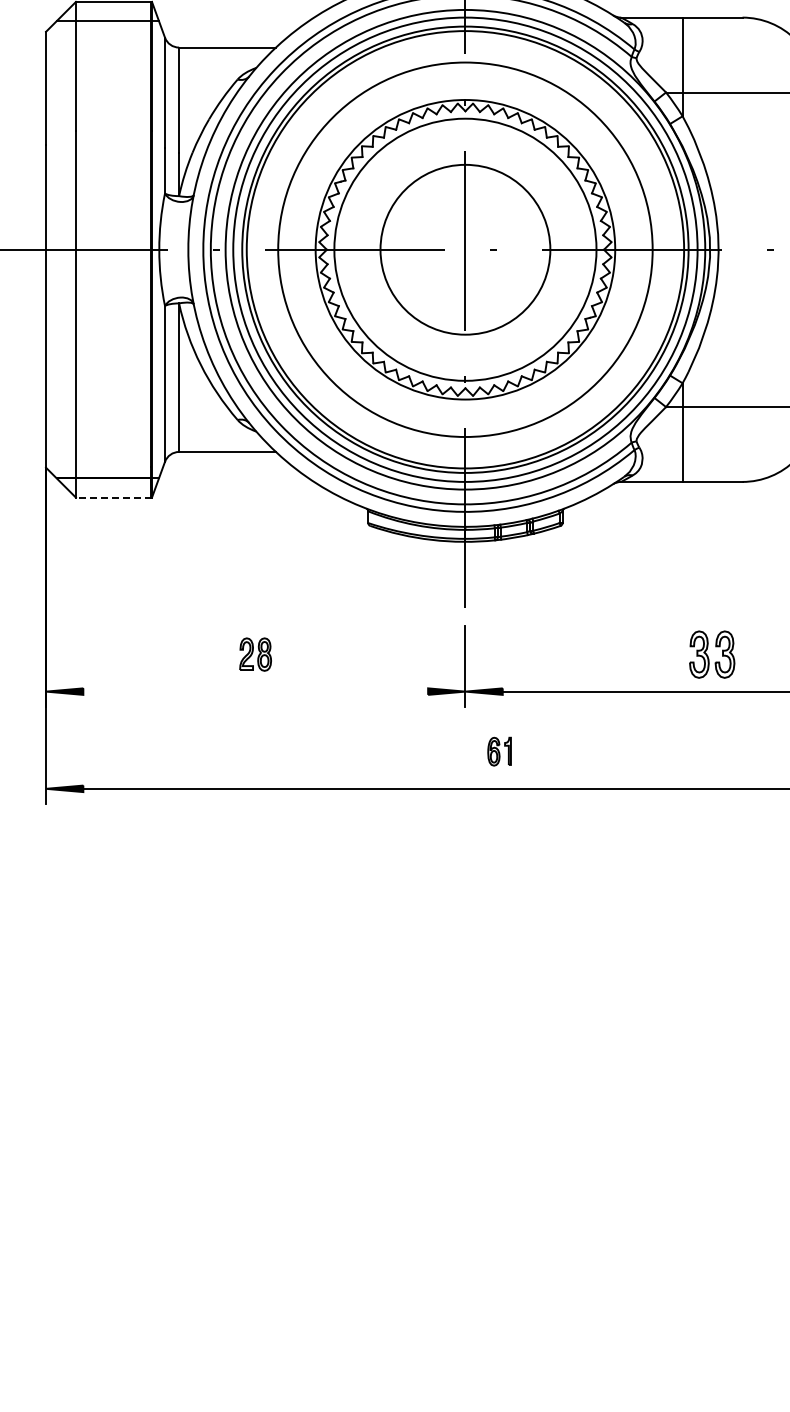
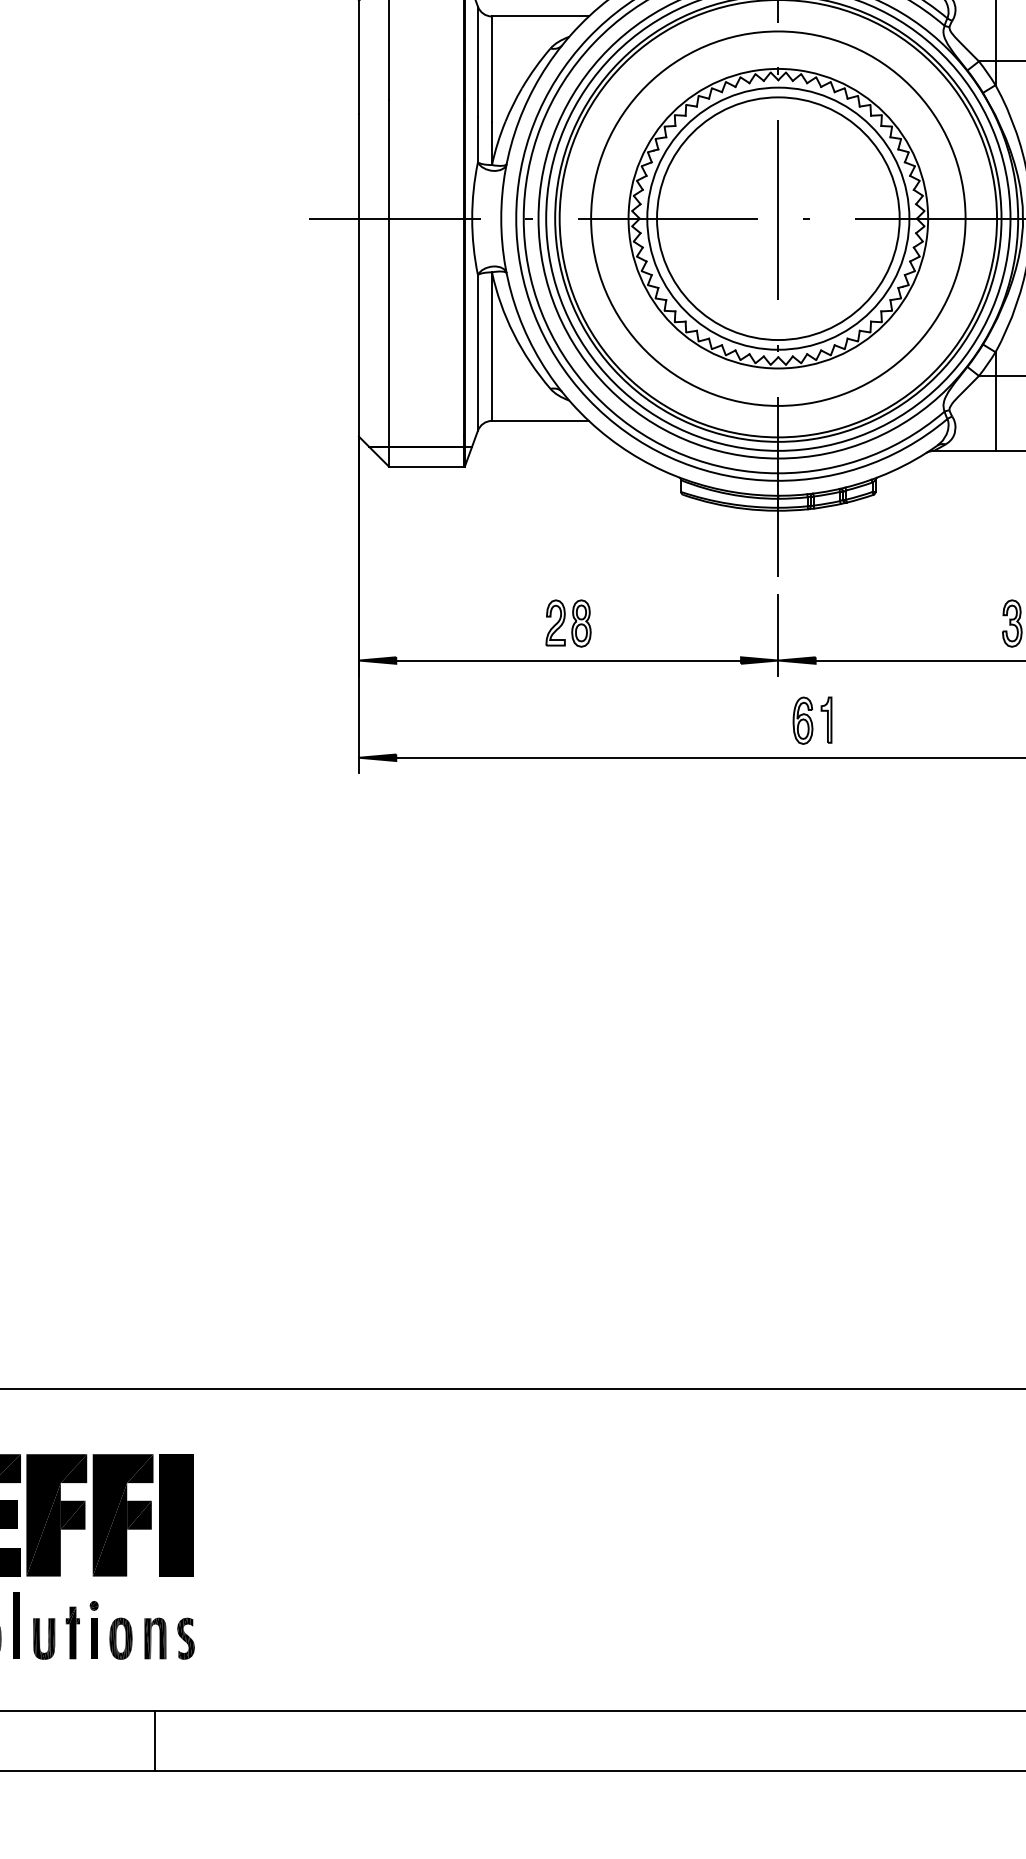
circle: (465, 249) -> (778, 218), size x1.43
line: (113, 497) -> (426, 466), dashed -> solid
part: (255, 654) -> (568, 623), size x1.43
line: (255, 691) -> (568, 660), added
part: (499, 751) -> (812, 720), size x1.67

